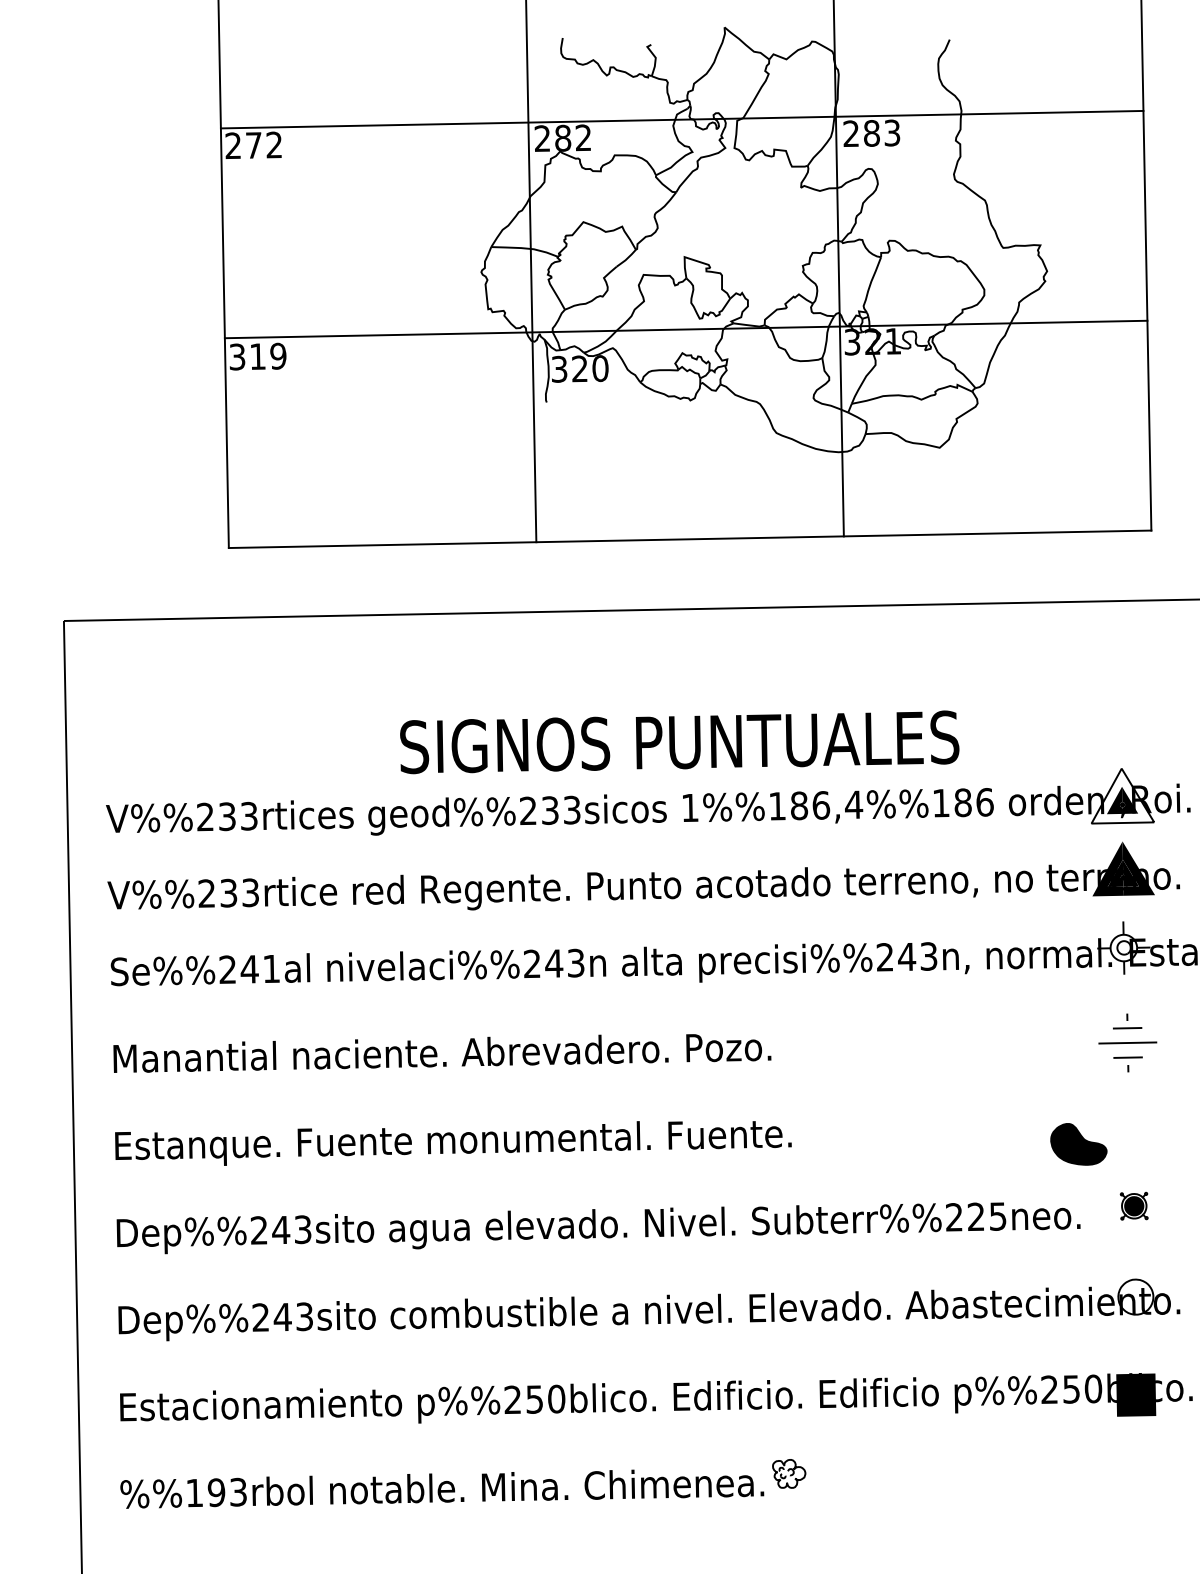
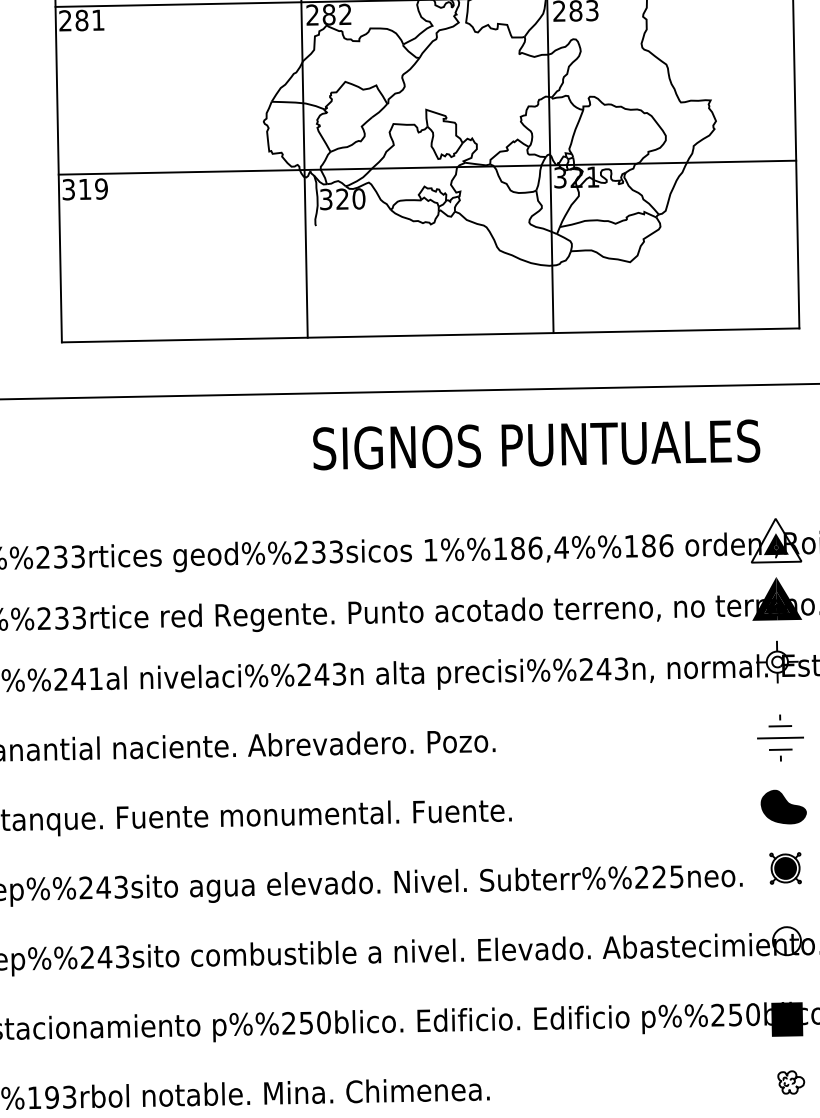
text: (263, 144) -> (89, 19), 272 -> 281
text: (679, 742) -> (536, 445), moved
part: (1078, 1144) -> (783, 807), moved
part: (1134, 1206) -> (785, 868), size x1.43
part: (789, 1473) -> (791, 1082), moved

